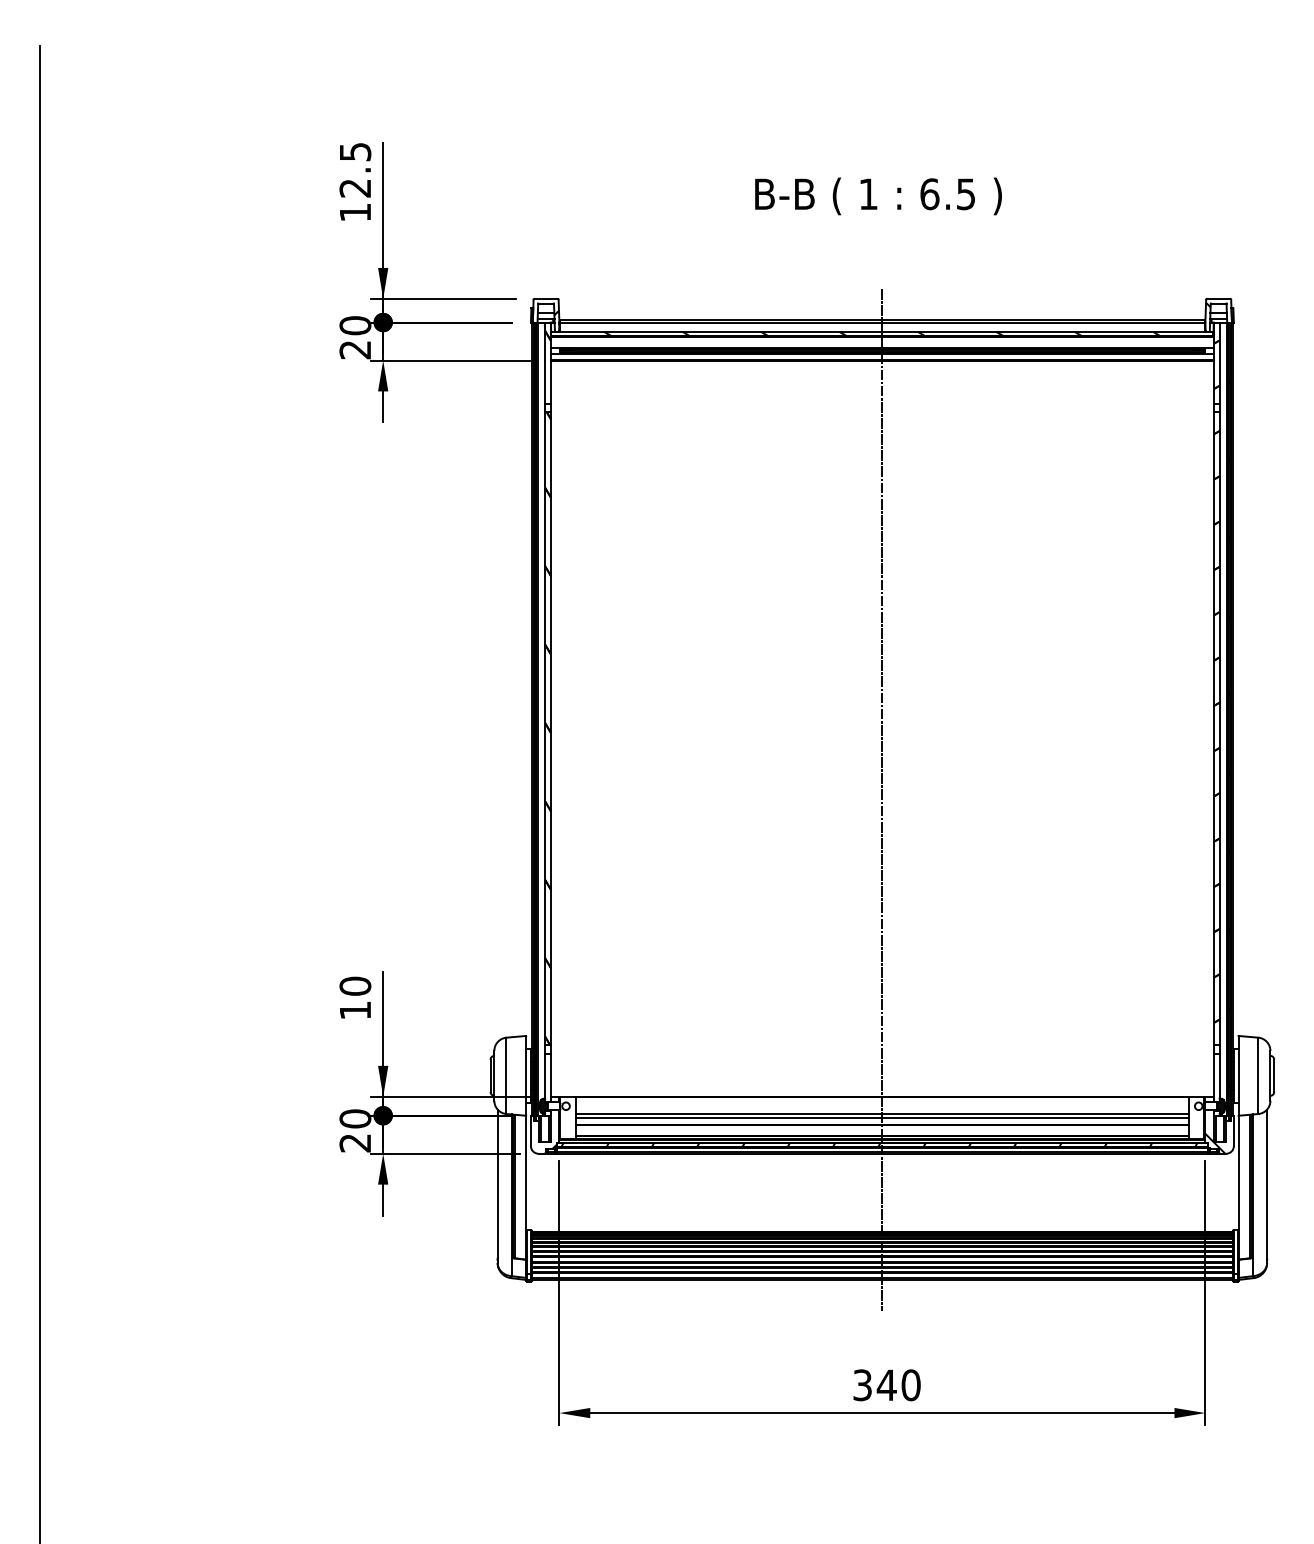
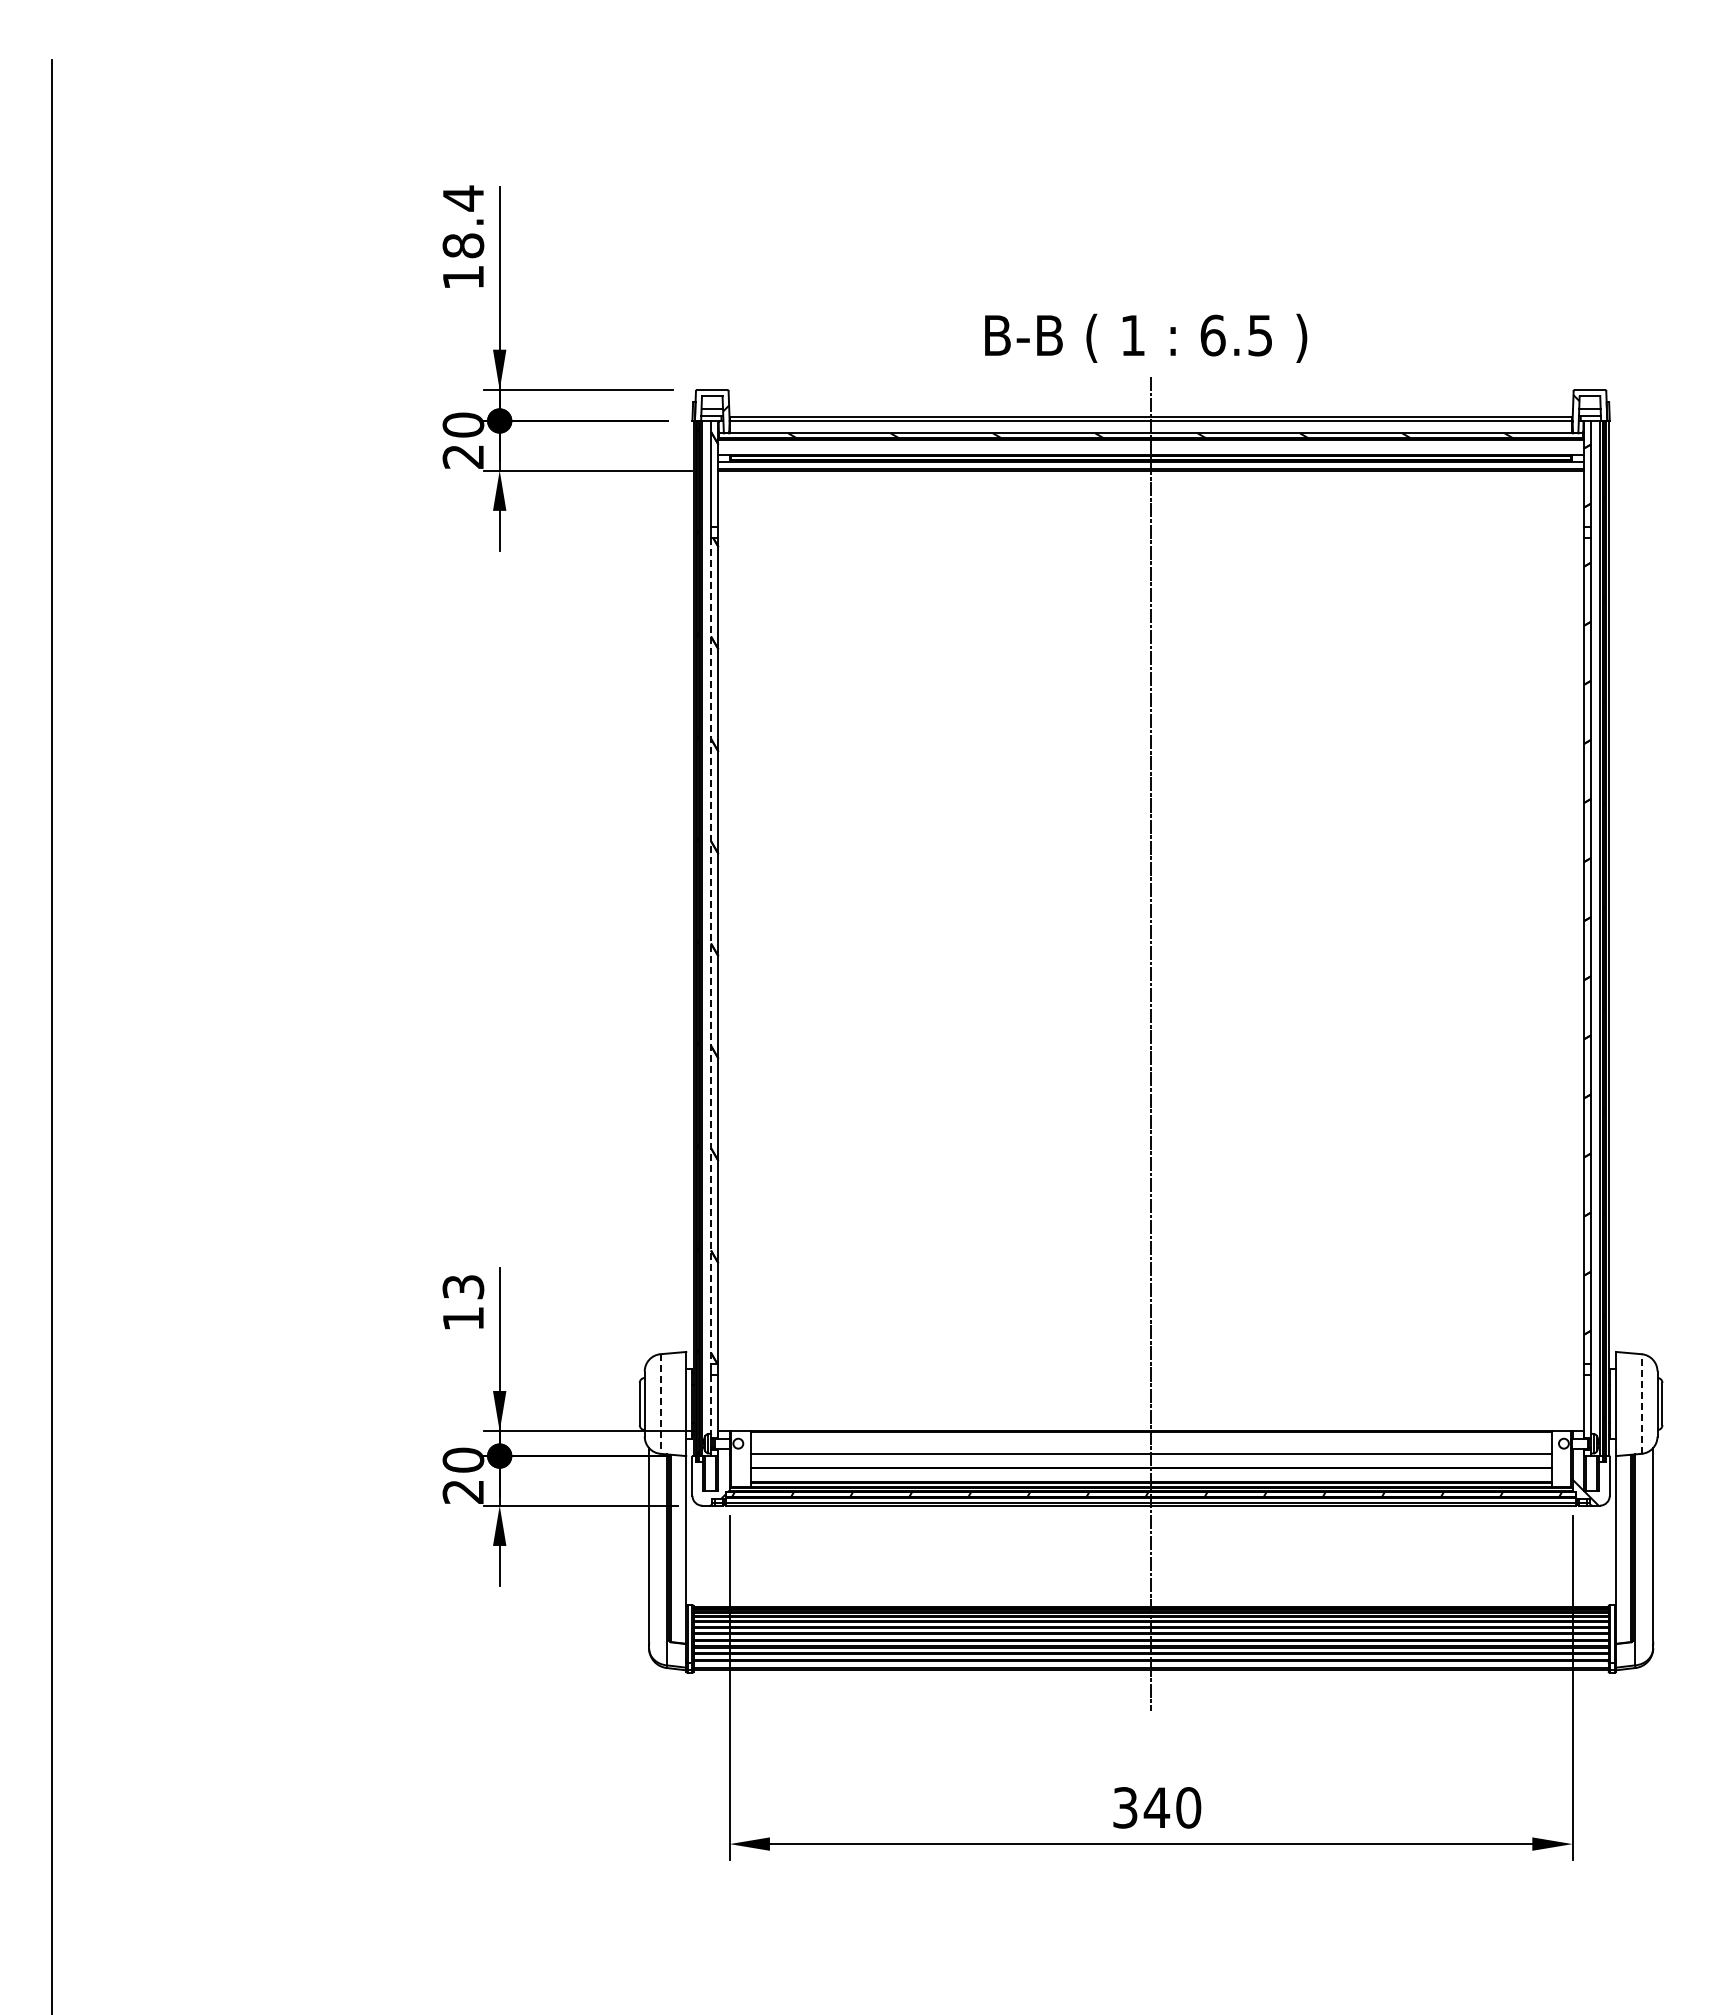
text: (355, 169) -> (463, 221), 12.5 -> 18.4
text: (878, 195) -> (1146, 337), moved
line: (545, 728) -> (711, 950), solid -> dashed
text: (355, 985) -> (463, 1286), 10 -> 13
line: (506, 1076) -> (660, 1404), solid -> dashed
line: (545, 1076) -> (711, 1404), solid -> dashed
line: (1258, 1076) -> (1641, 1404), solid -> dashed
line: (881, 1117) -> (1150, 1458), removed

